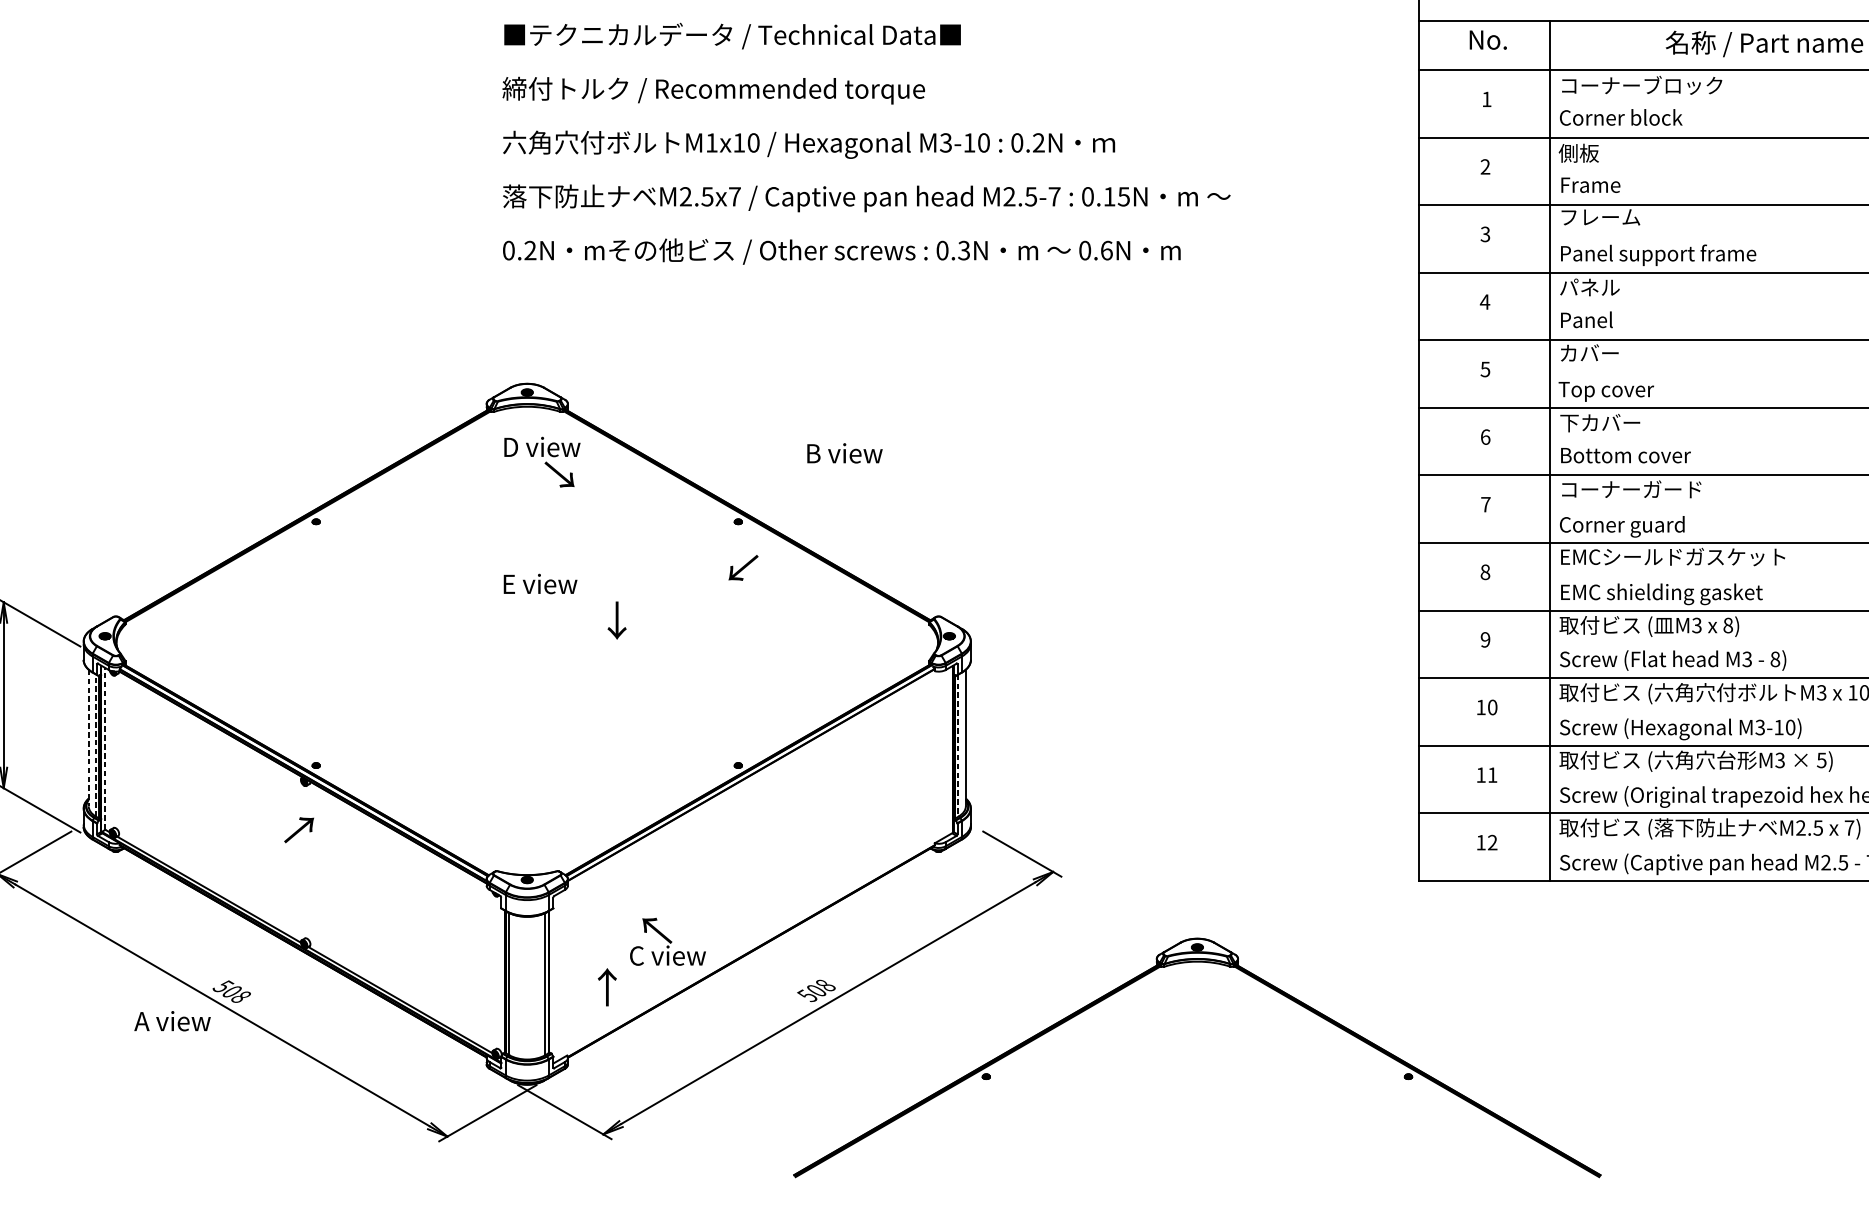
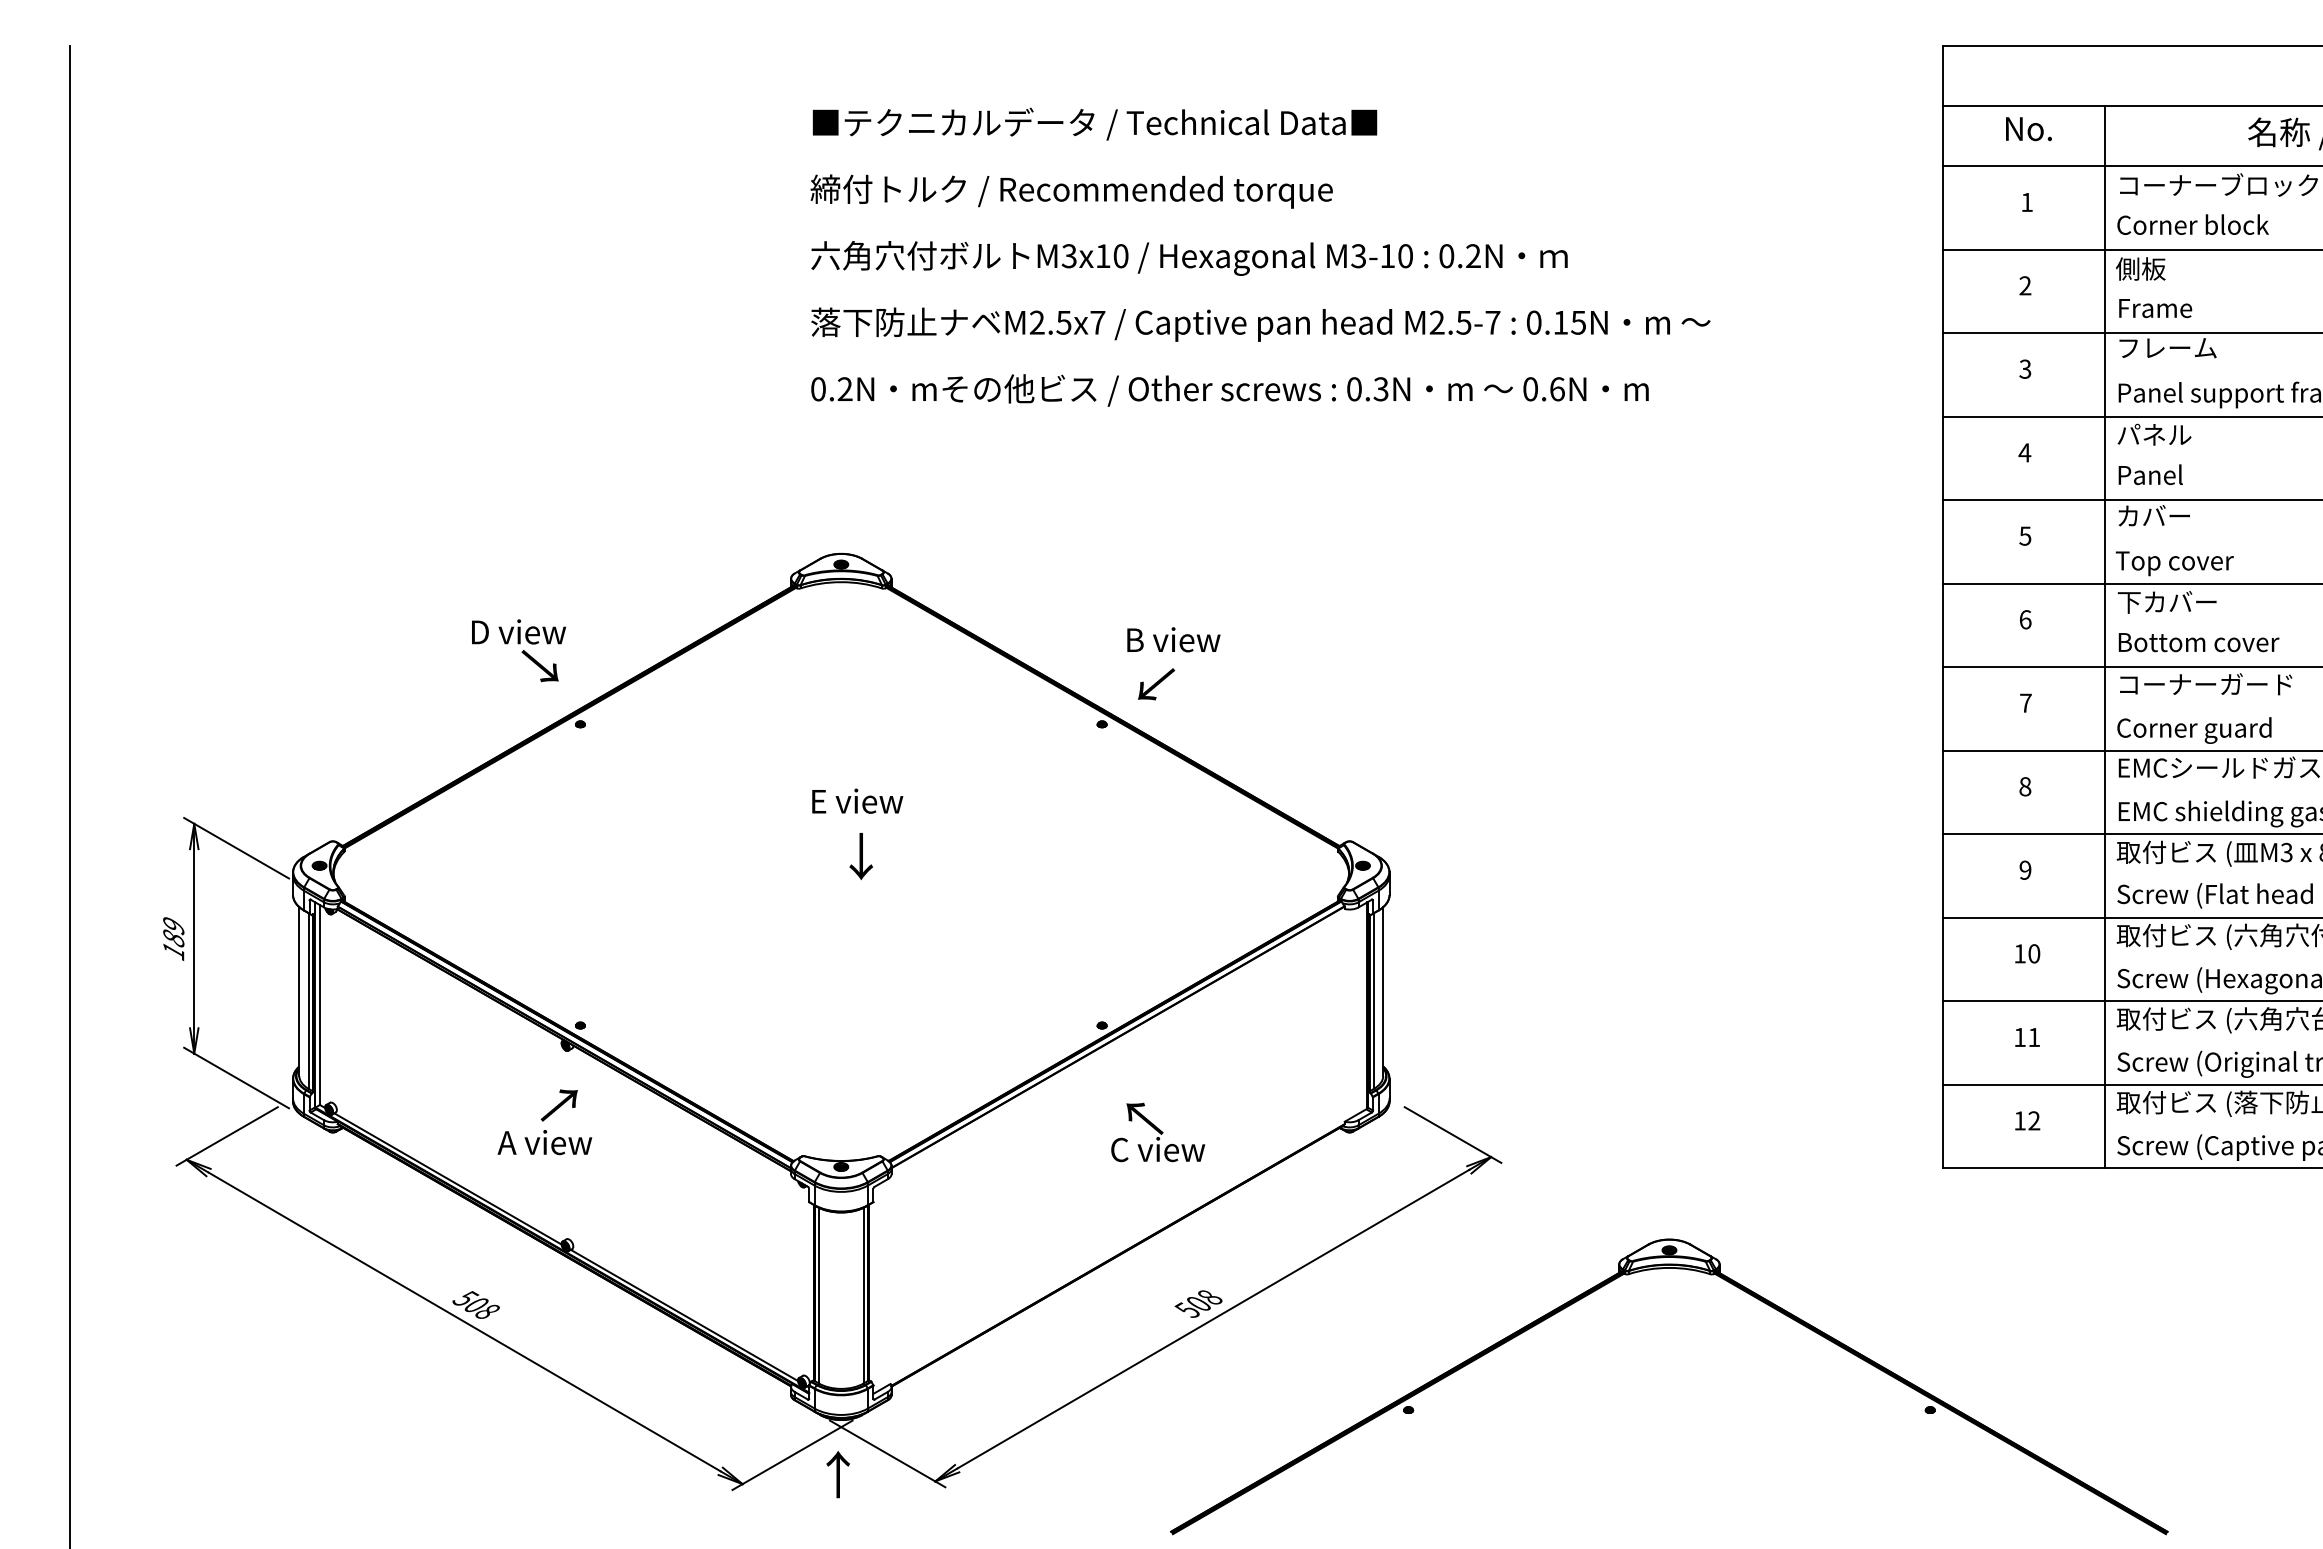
text: (711, 143) -> (1068, 256), M1x10 -> M3x10
text: (844, 453) -> (1173, 639), moved
text: (542, 462) -> (518, 650), moved
text: (743, 568) -> (1156, 684), moved
text: (616, 620) -> (860, 856), moved
line: (88, 738) -> (299, 992), dashed -> solid
line: (96, 746) -> (308, 1001), dashed -> solid
line: (958, 746) -> (1374, 1001), dashed -> solid
line: (105, 749) -> (319, 1005), dashed -> solid
text: (668, 941) -> (1158, 1132), moved
text: (606, 987) -> (837, 1474), moved
text: (172, 1021) -> (544, 1142), moved

